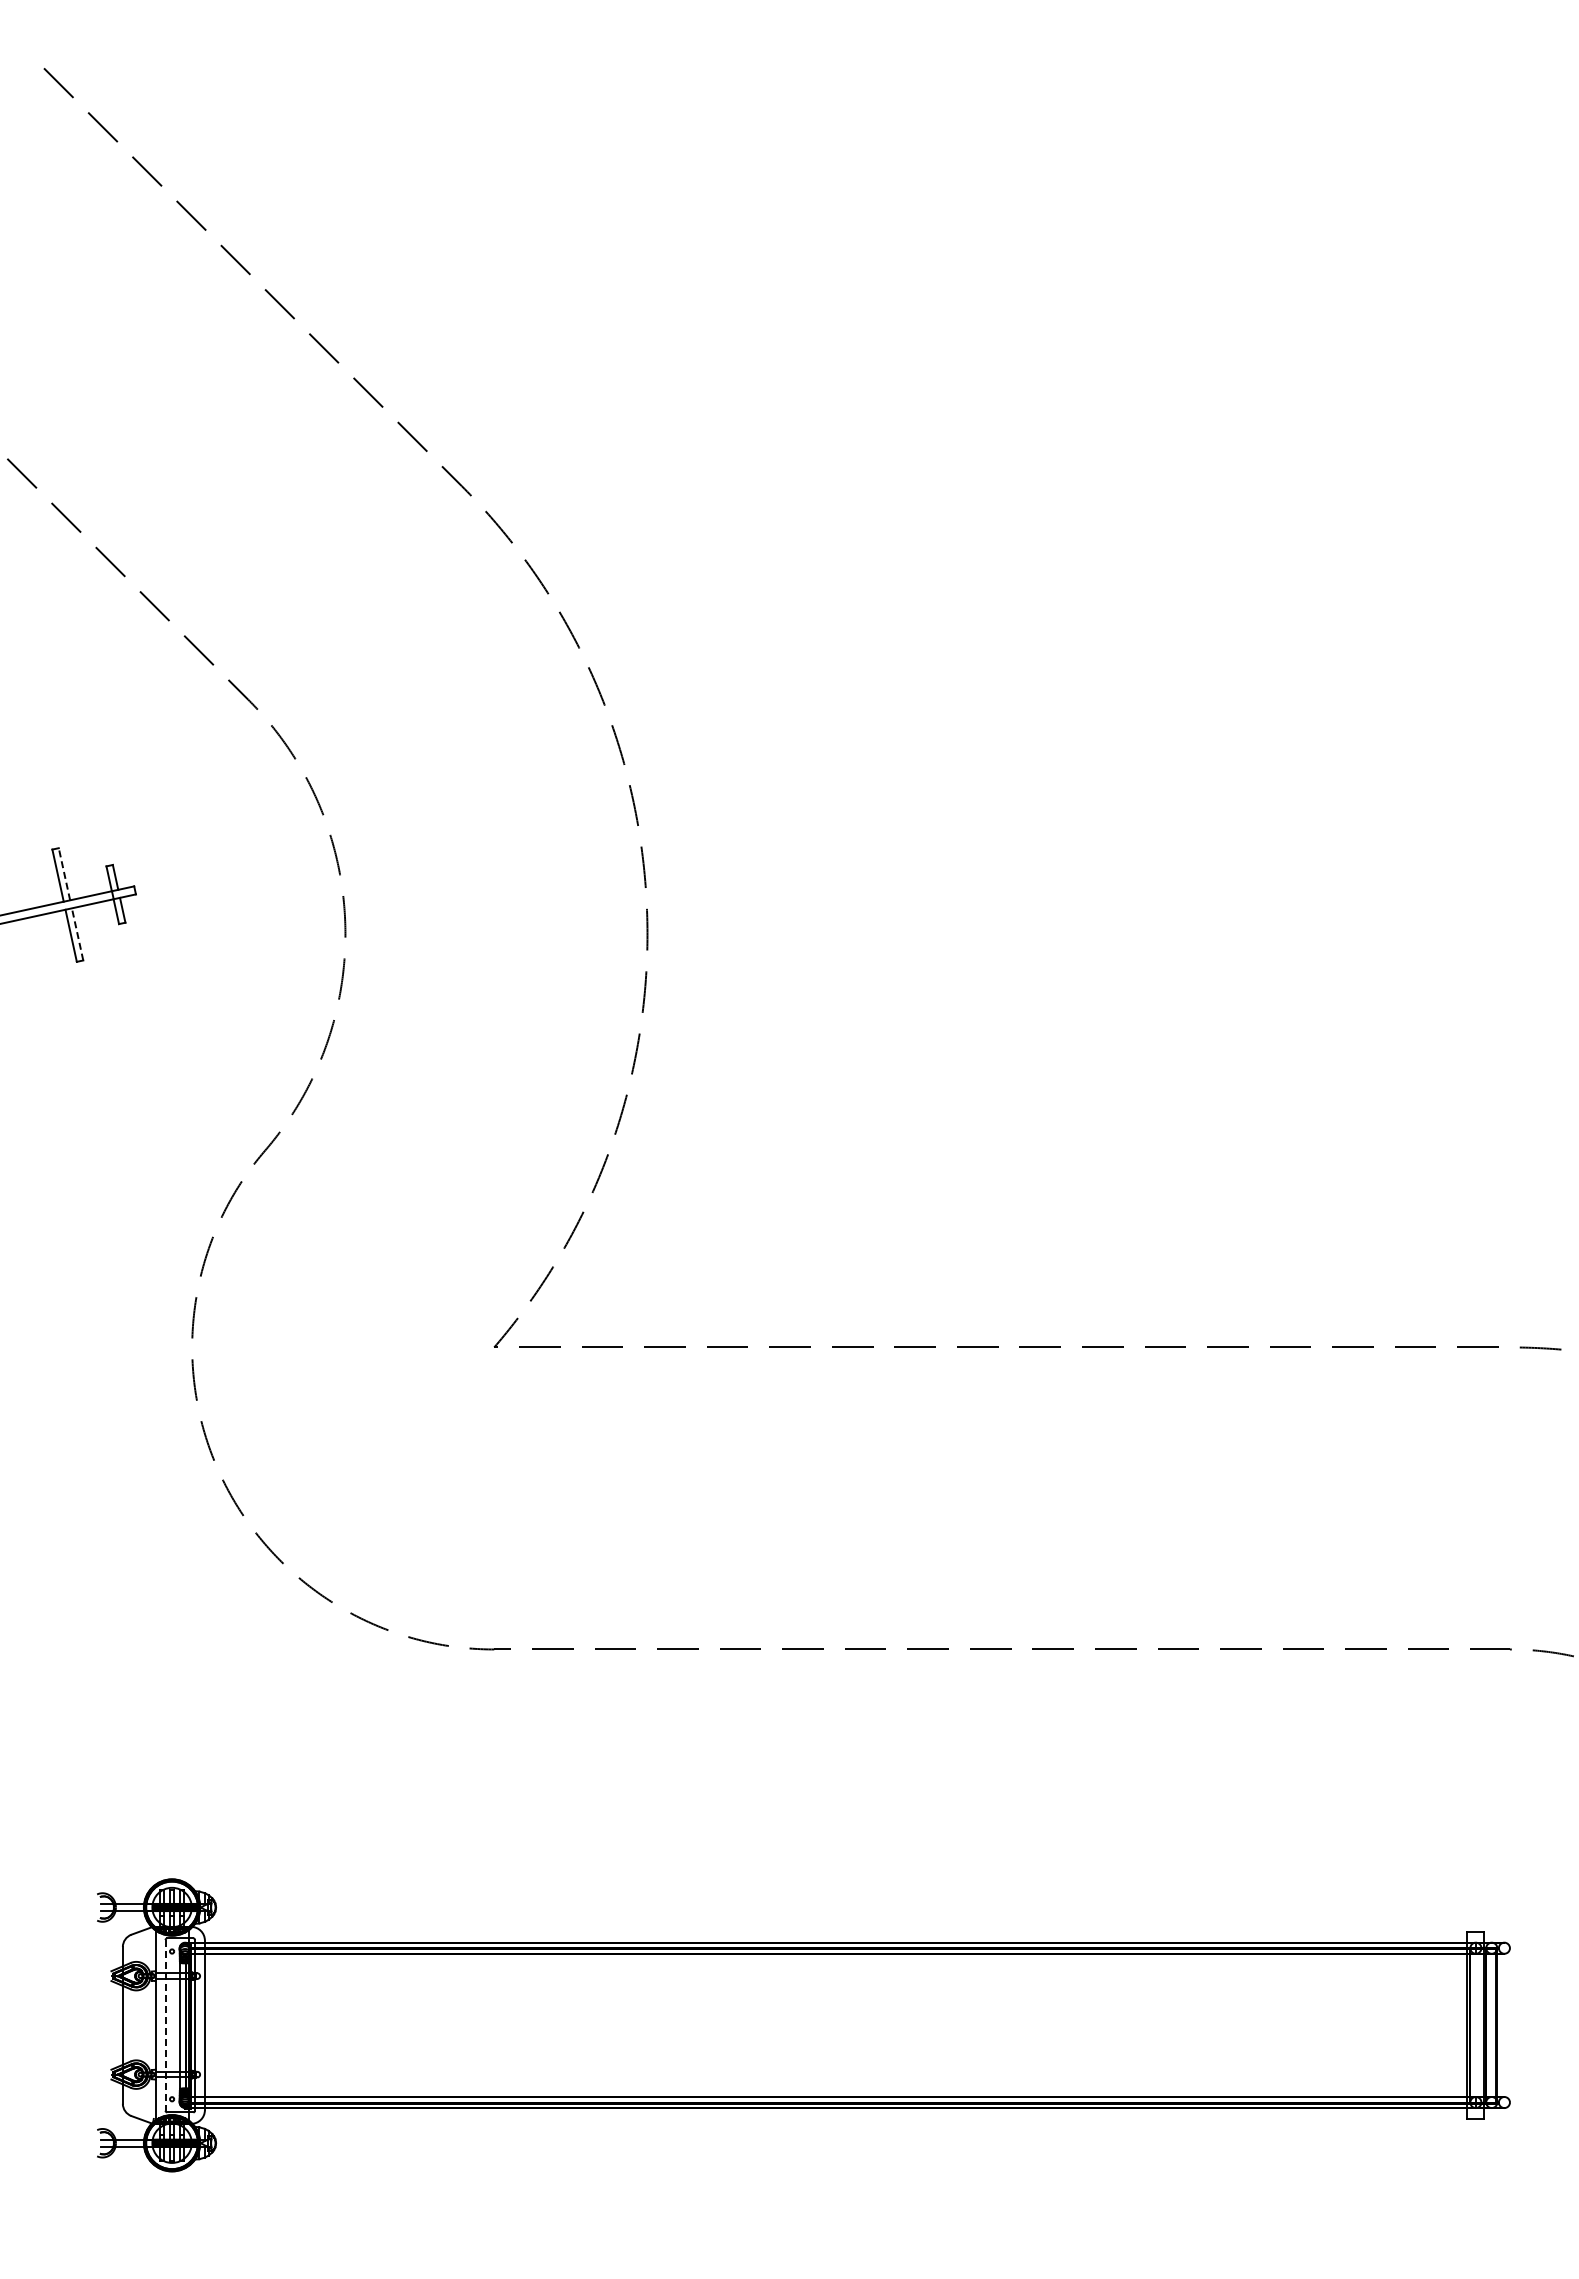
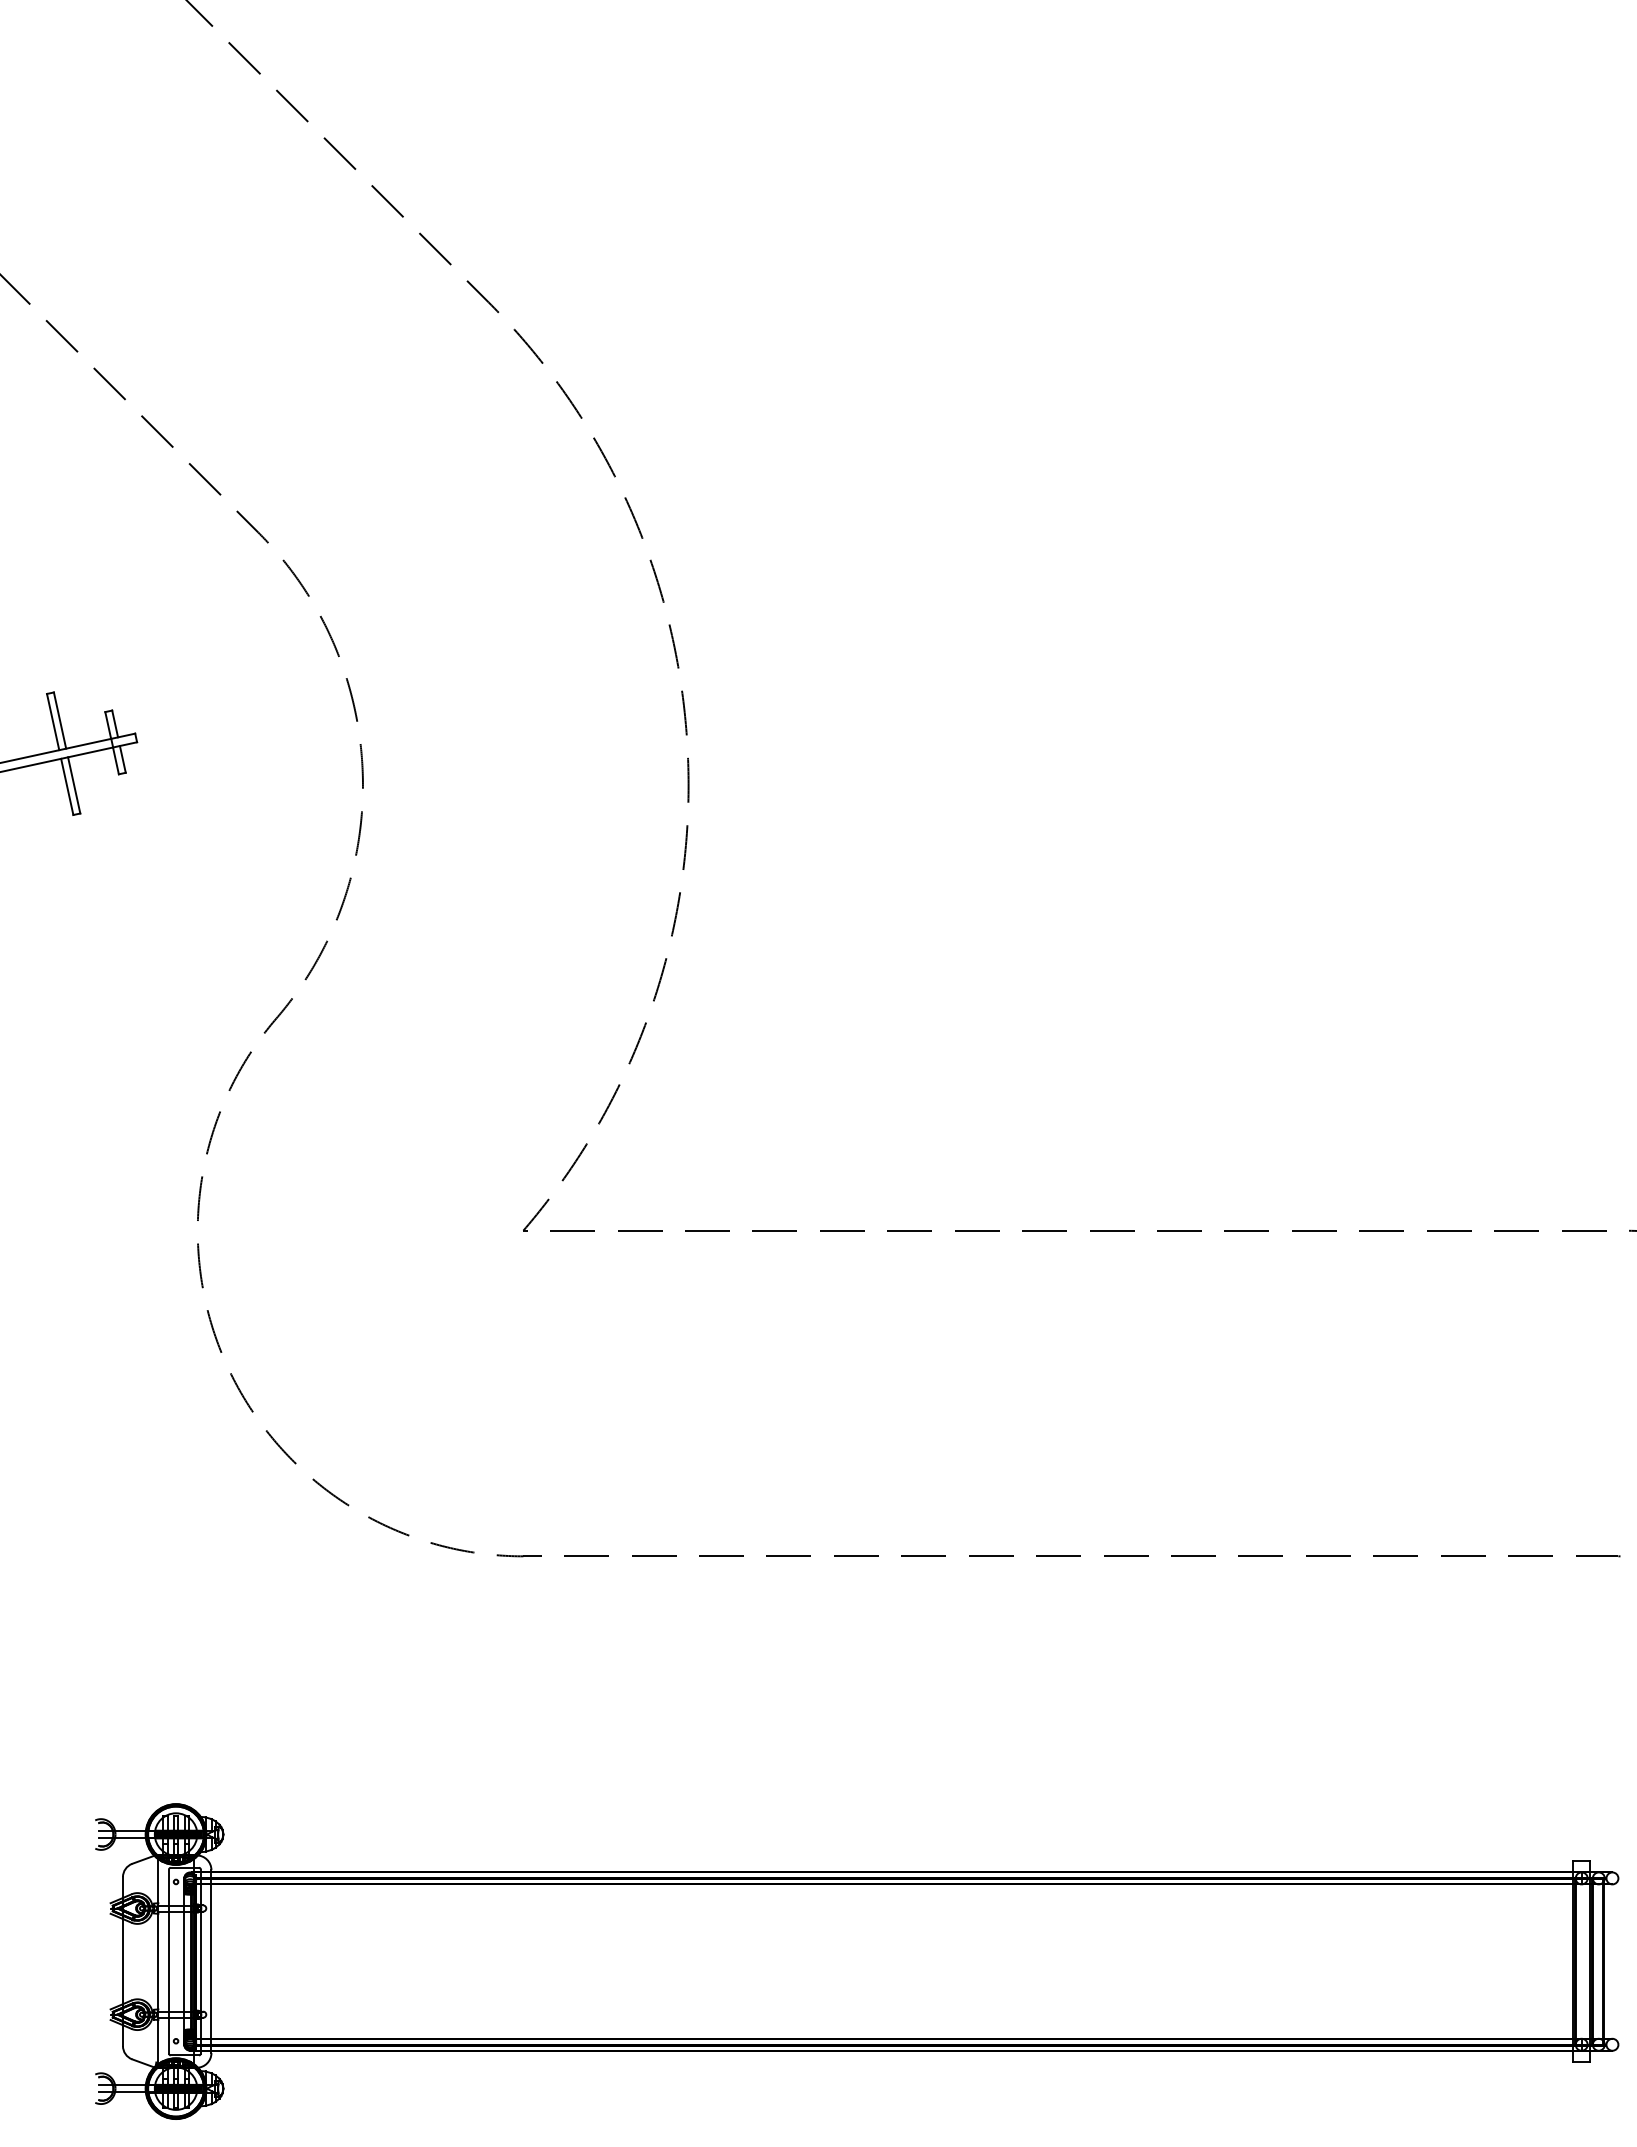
line: (64, 874) -> (60, 720), dashed -> solid
line: (77, 934) -> (74, 785), dashed -> solid
line: (165, 2025) -> (168, 1961), dashed -> solid

